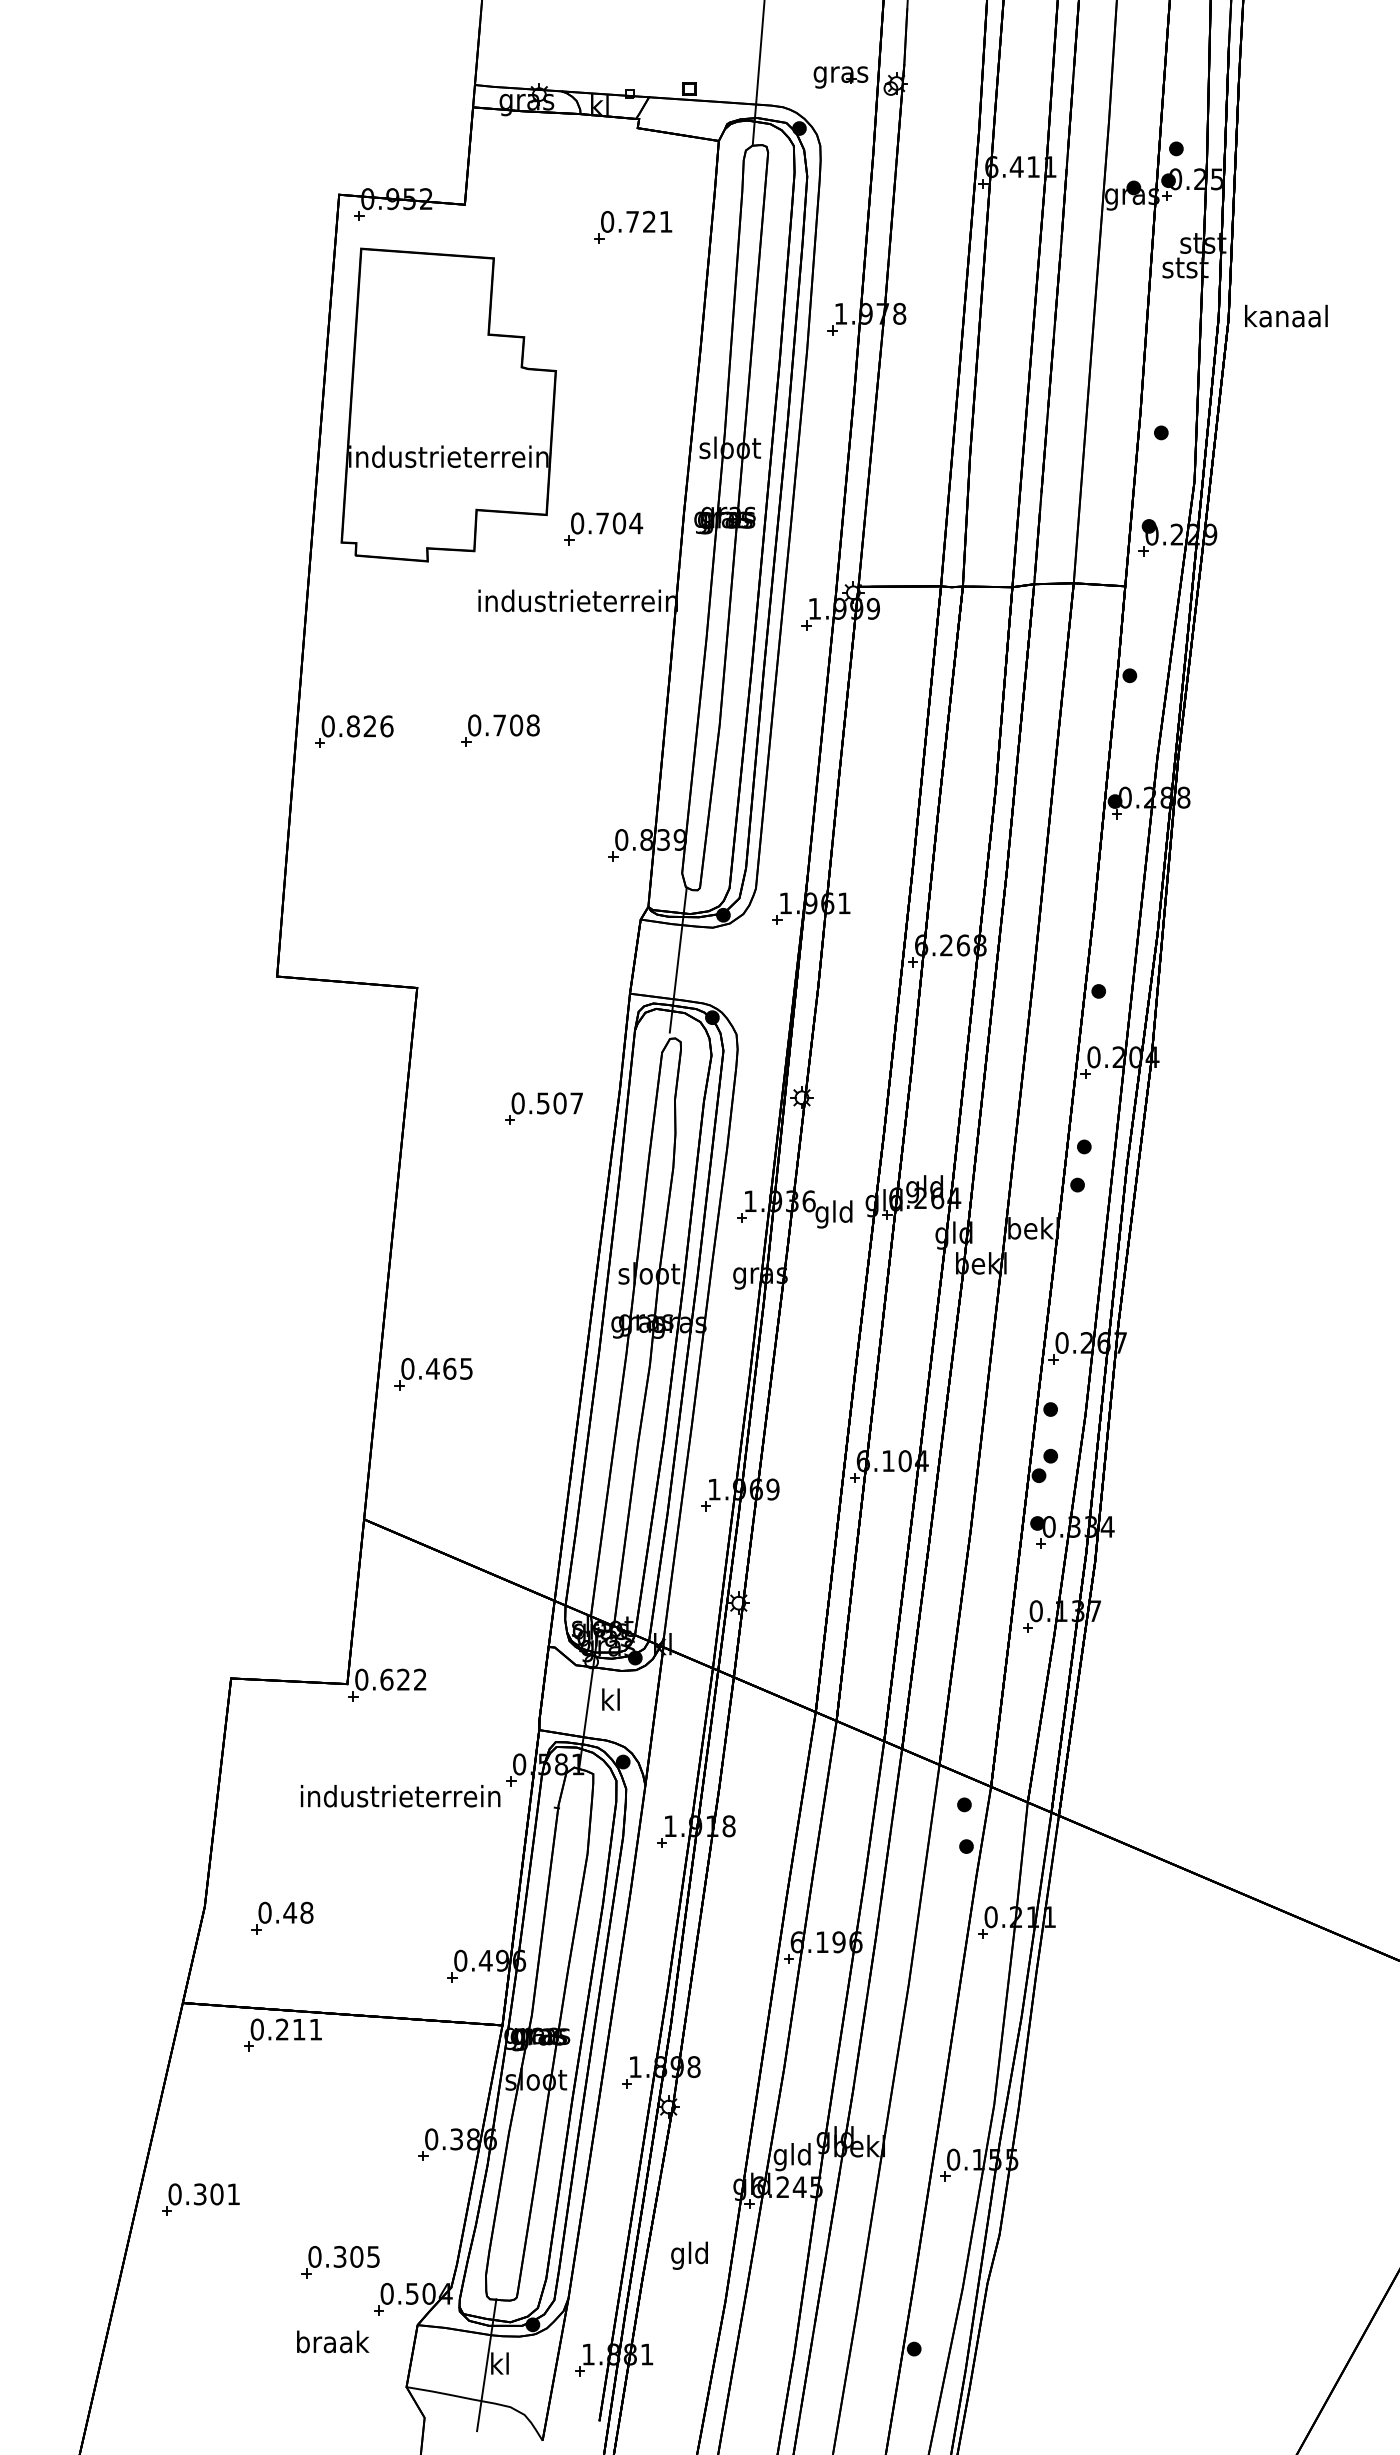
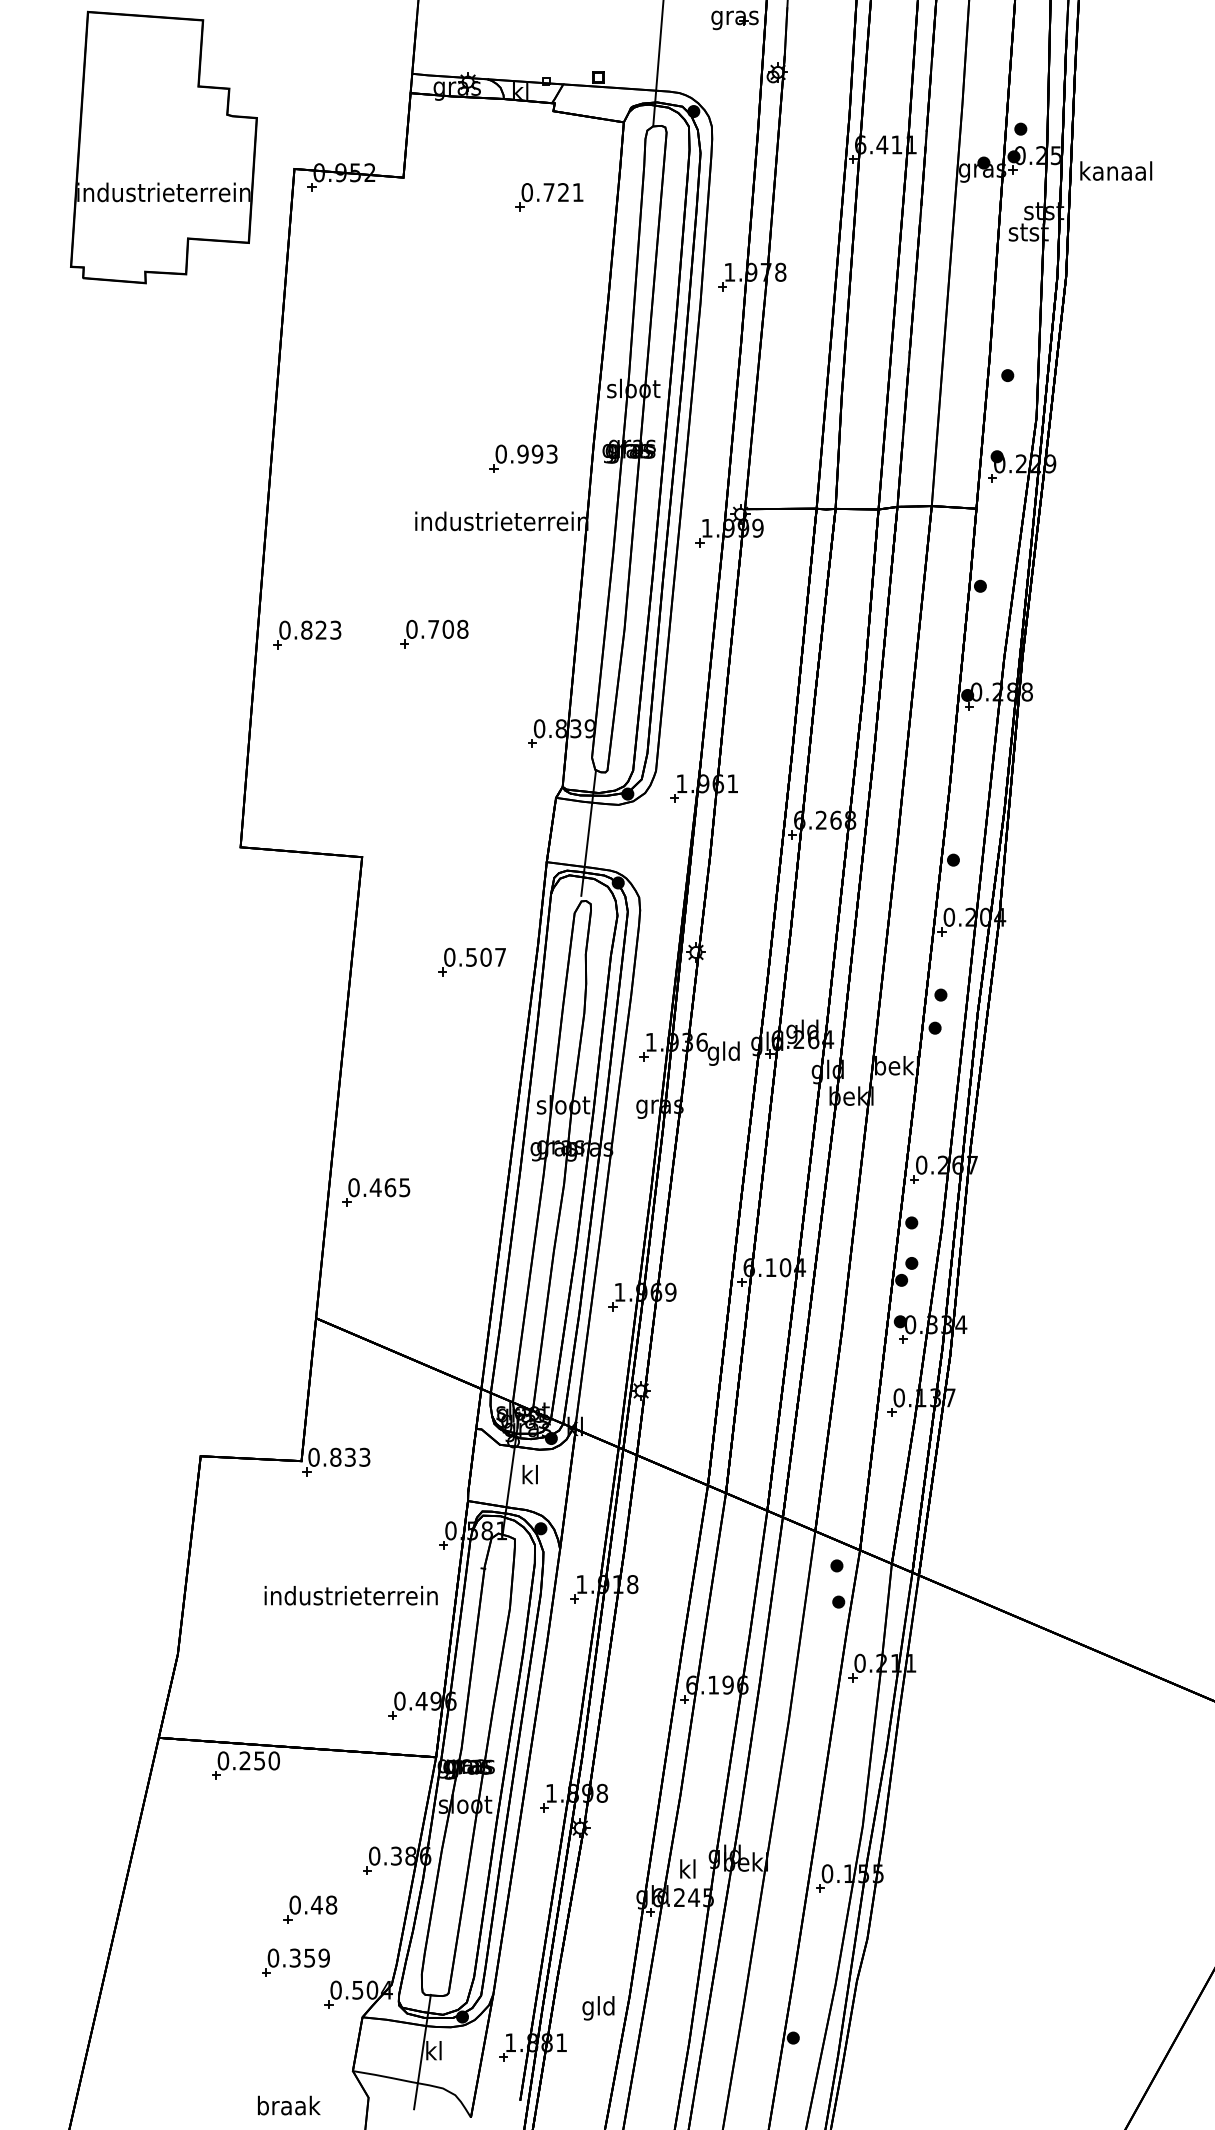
part: (840, 77) -> (734, 20), moved
text: (1286, 315) -> (1116, 170), moved
part: (448, 404) -> (163, 147), moved
text: (619, 523) -> (537, 454), 0.704 -> 0.993
text: (386, 726) -> (335, 630), 0.826 -> 0.823
text: (403, 1679) -> (350, 1457), 0.622 -> 0.833
text: (400, 1796) -> (351, 1595), moved
part: (282, 1917) -> (310, 1909), moved
text: (307, 2029) -> (266, 1760), 0.211 -> 0.250
text: (791, 2157) -> (686, 1871), gld -> kl
part: (200, 2199) -> (174, 1908), removed
text: (689, 2255) -> (598, 2008), moved
text: (365, 2256) -> (317, 1957), 0.305 -> 0.359
text: (333, 2341) -> (289, 2105), moved

